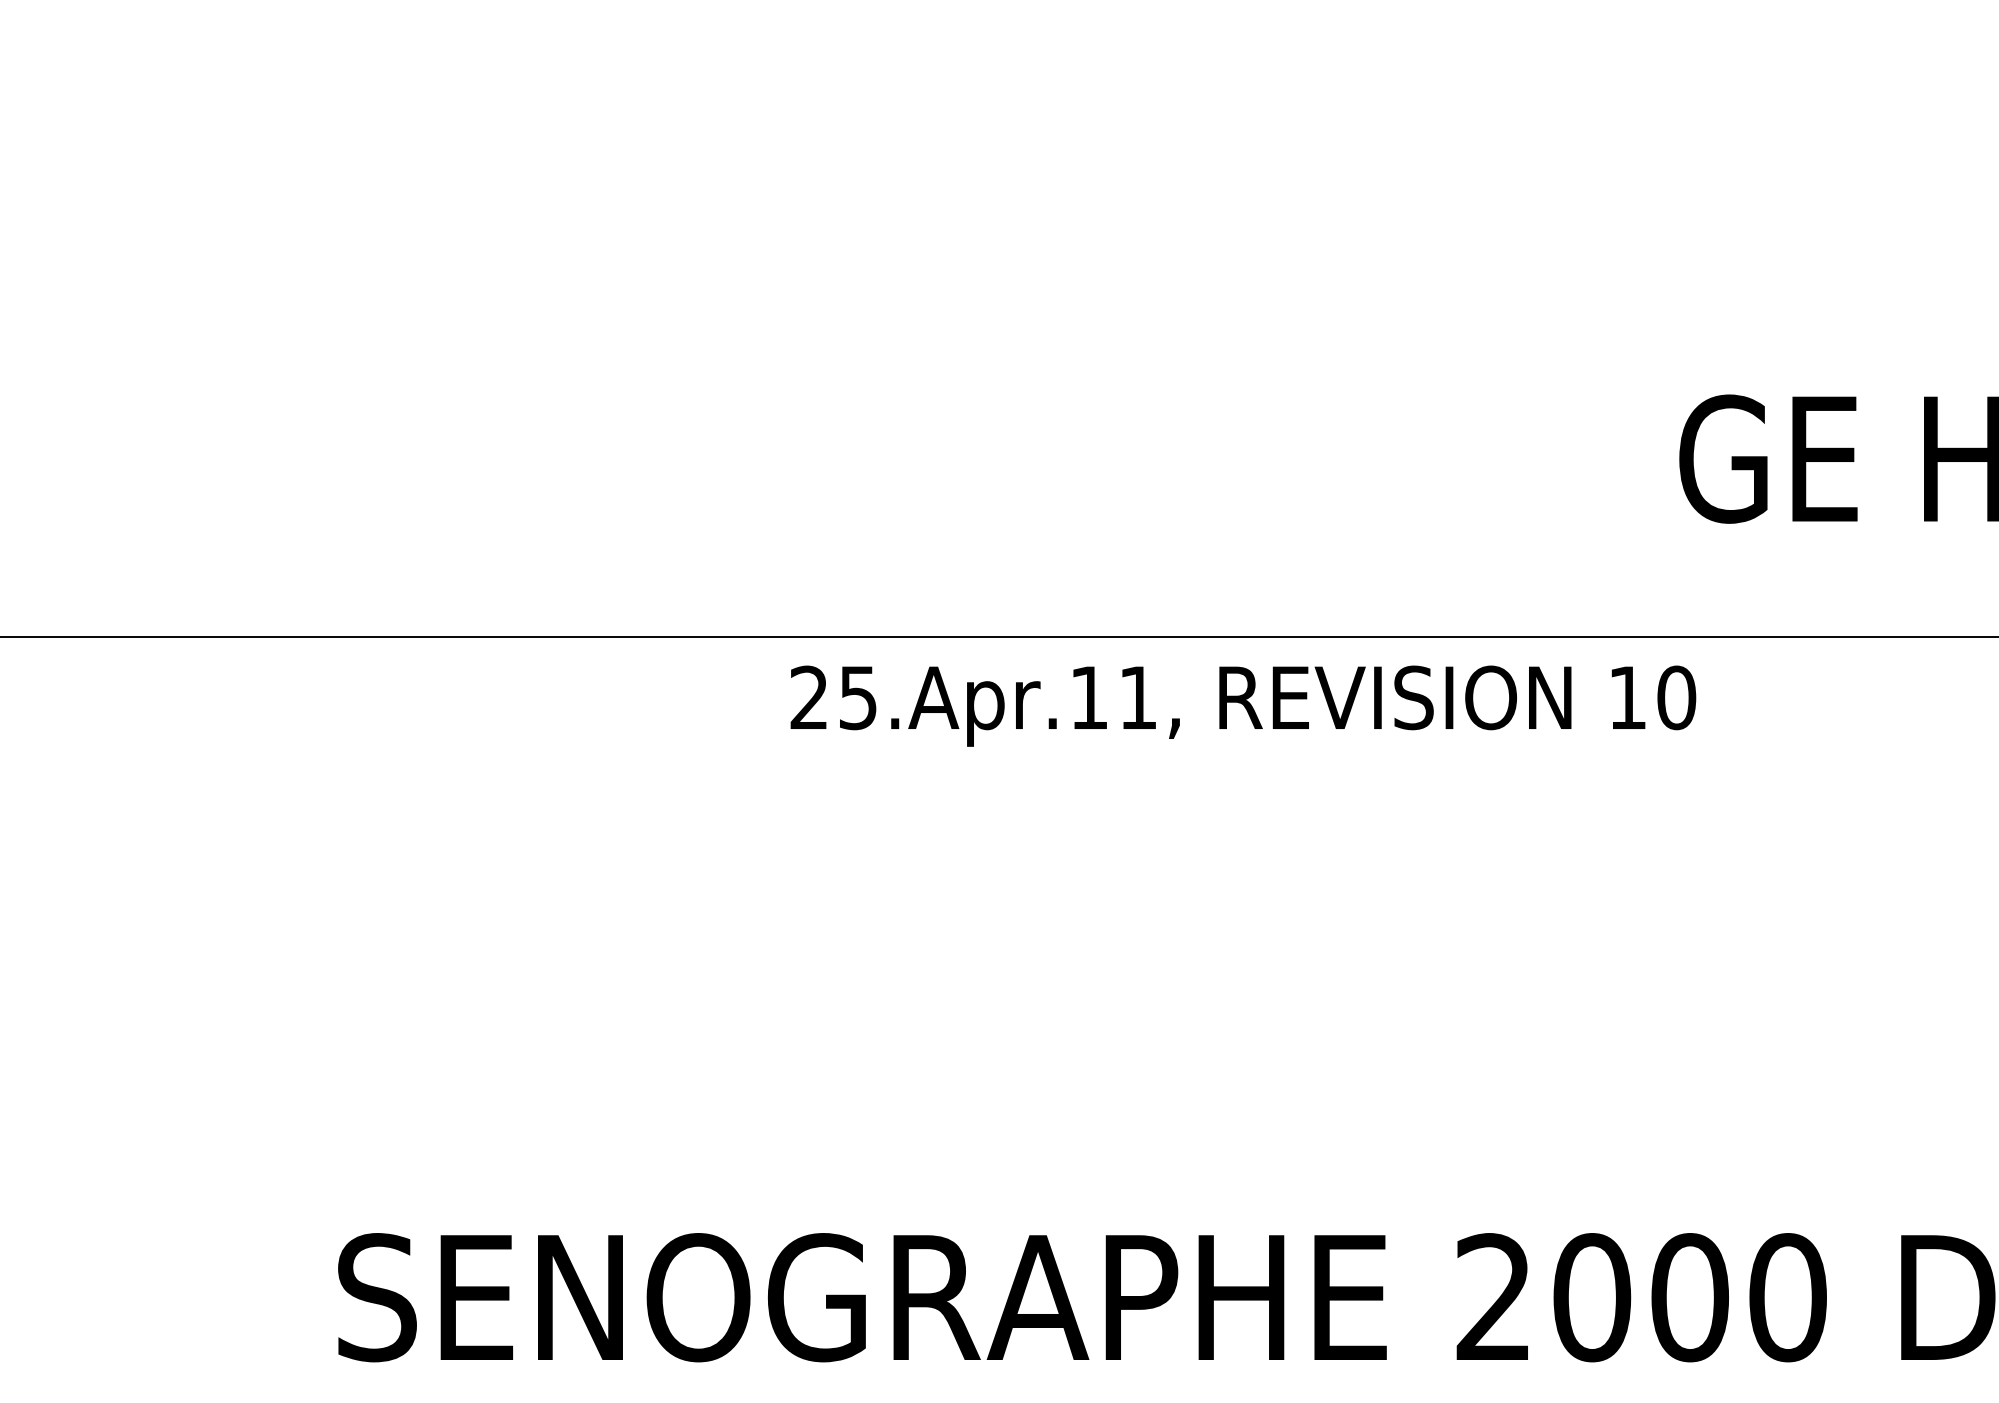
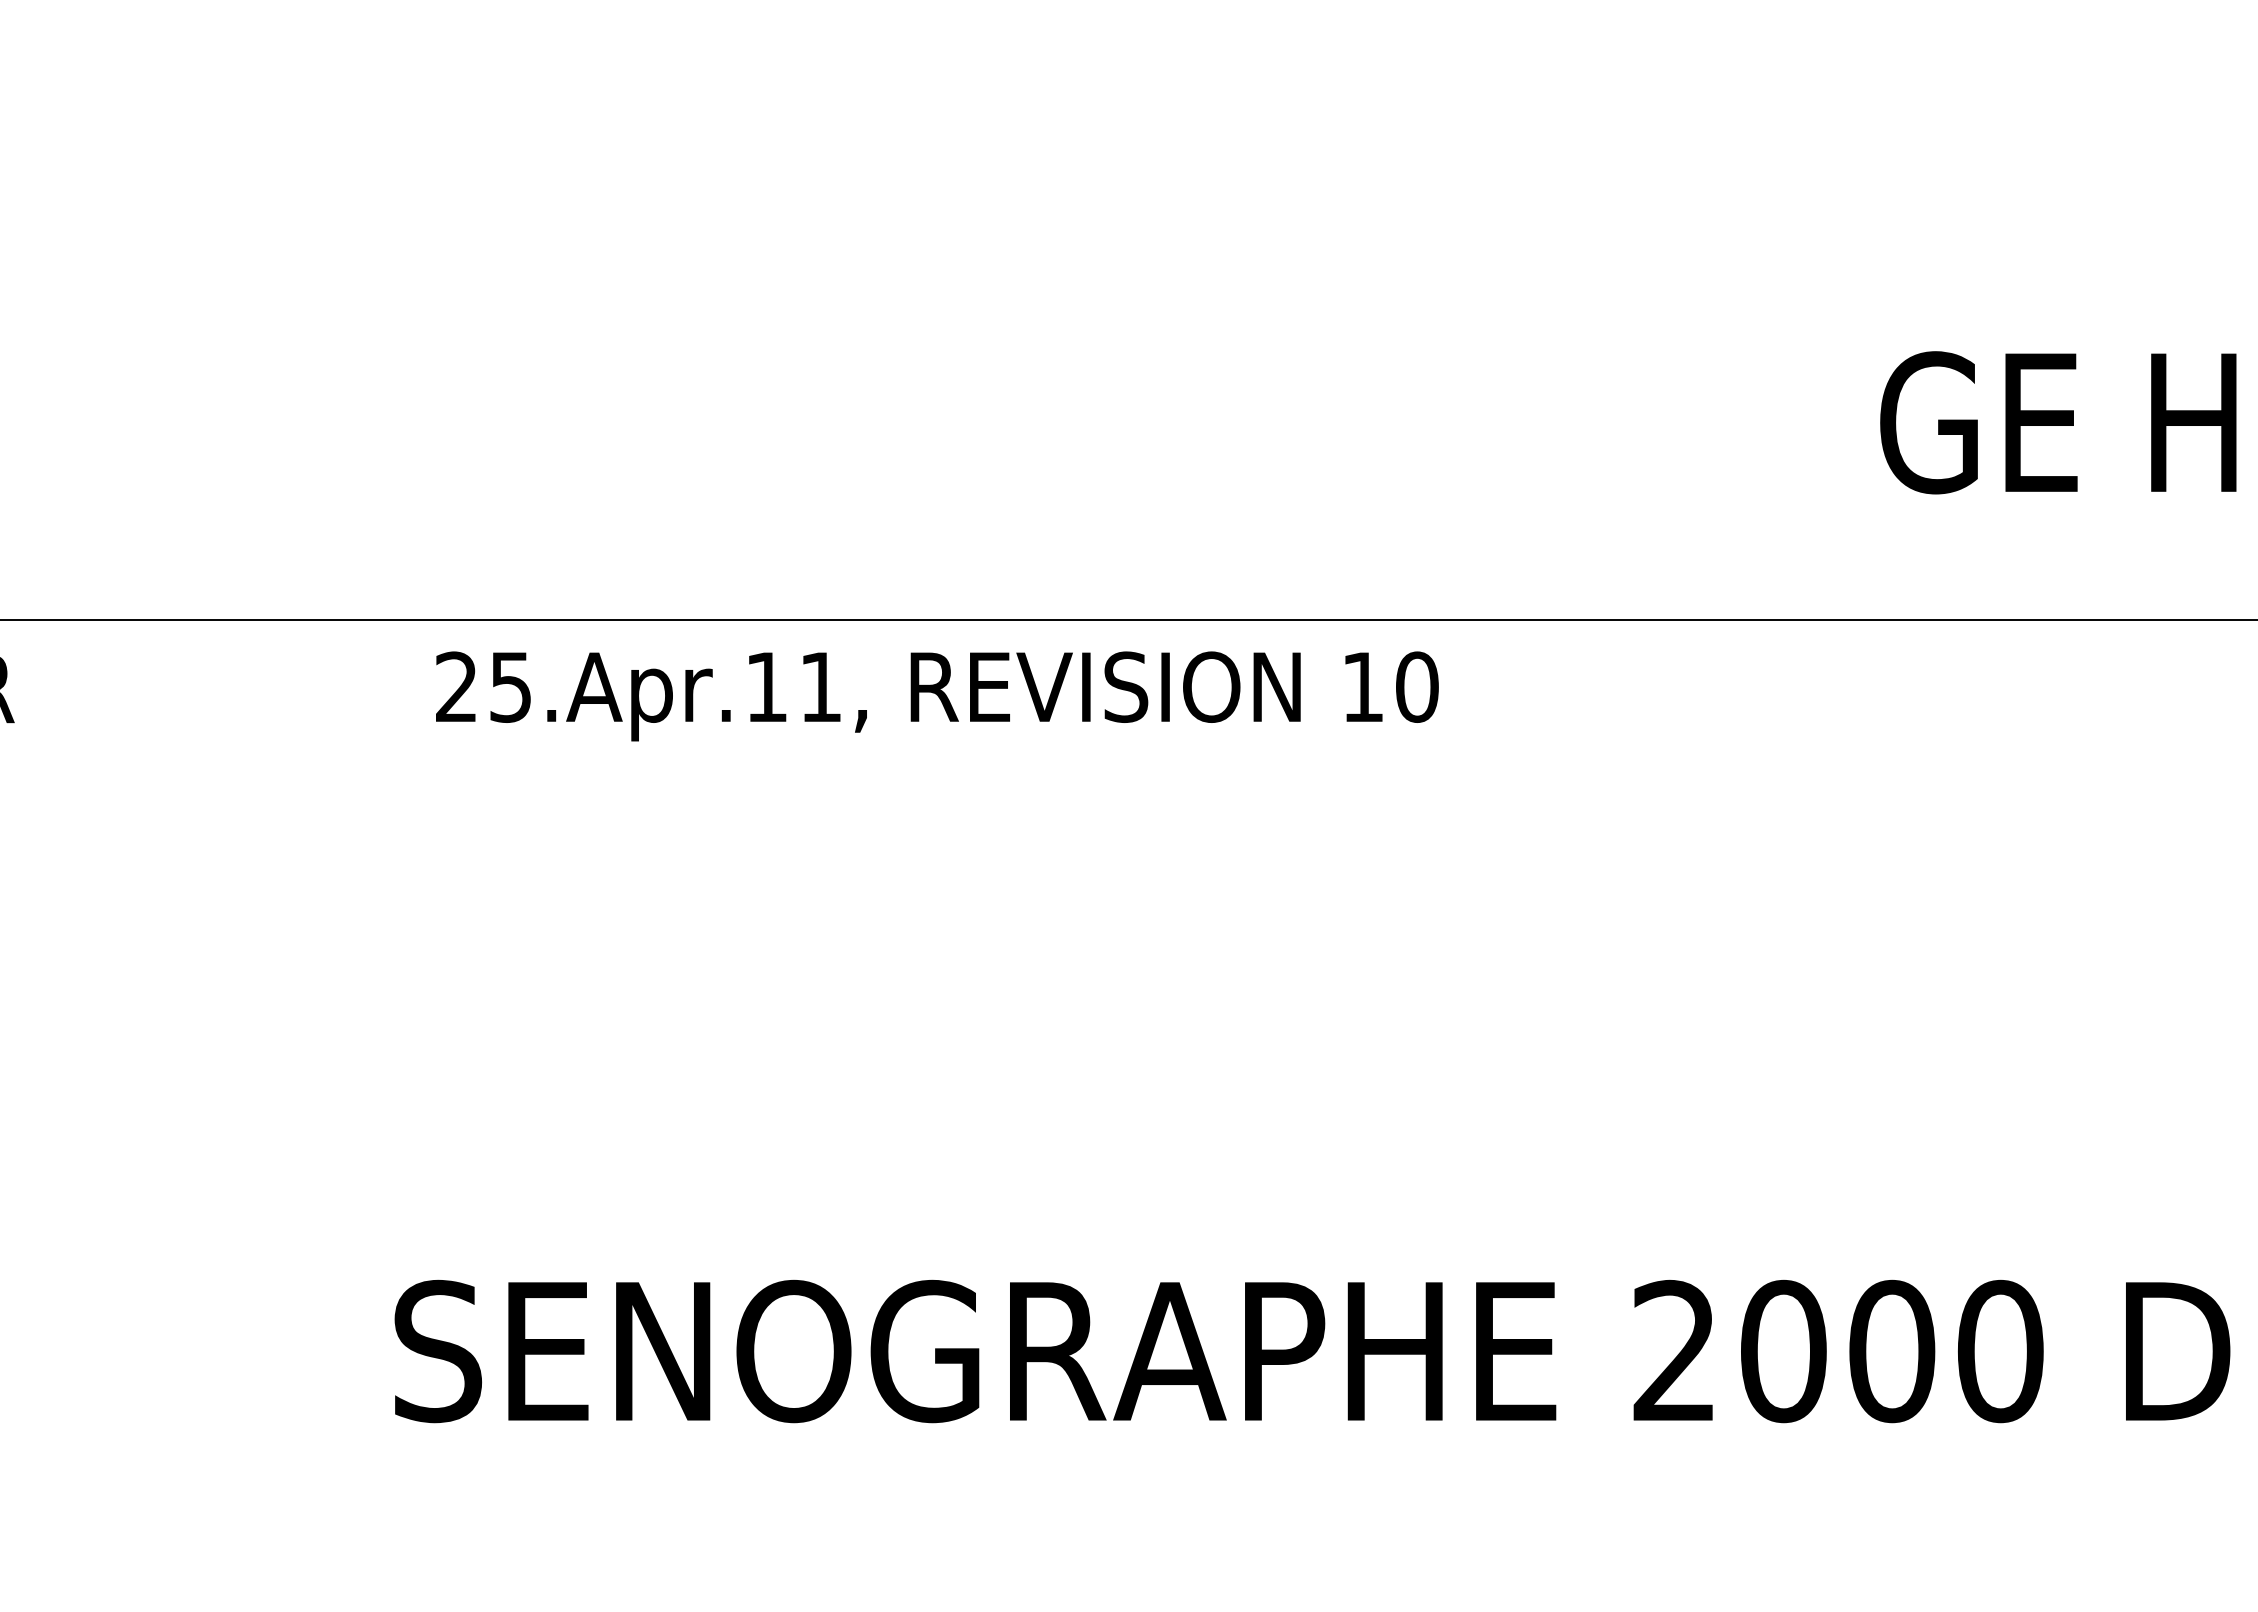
text: (1243, 706) -> (937, 696), moved

